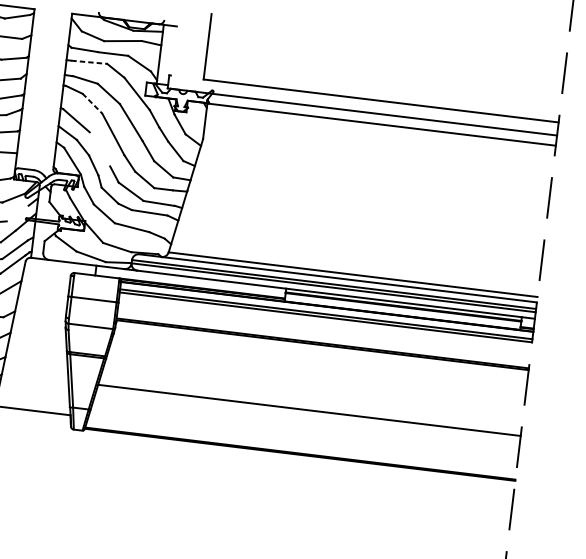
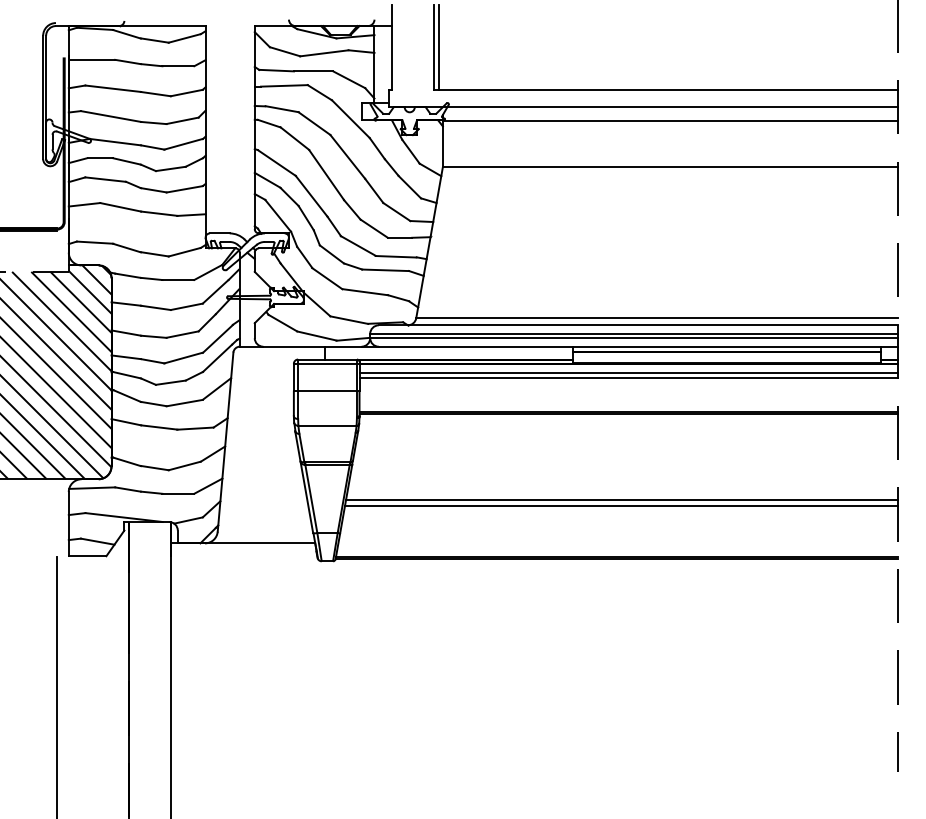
line: (174, 42) -> (391, 47), added
line: (210, 47) -> (438, 47), added
line: (89, 62) -> (284, 85), dashed -> solid
line: (92, 103) -> (295, 138), dashed -> solid
line: (99, 148) -> (311, 195), added
line: (377, 160) -> (670, 167), added
line: (17, 213) -> (215, 291), added
line: (96, 278) -> (327, 363), added
line: (308, 415) -> (621, 506), added

